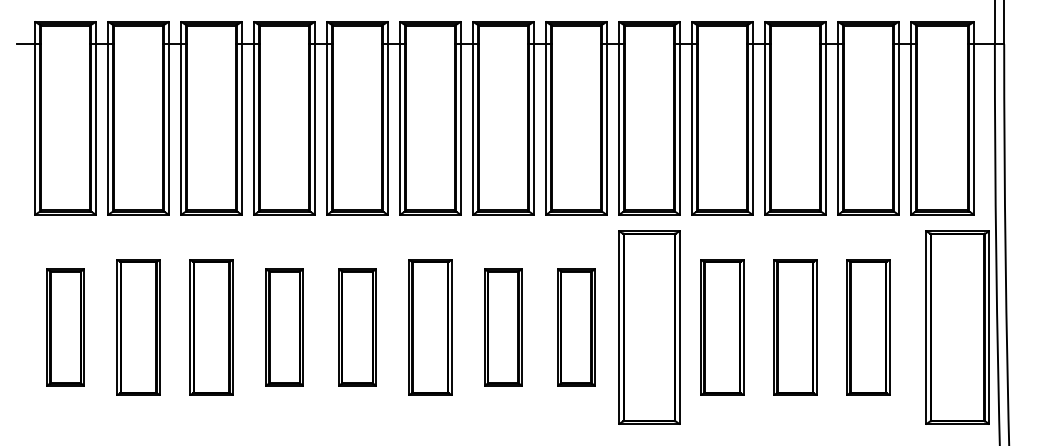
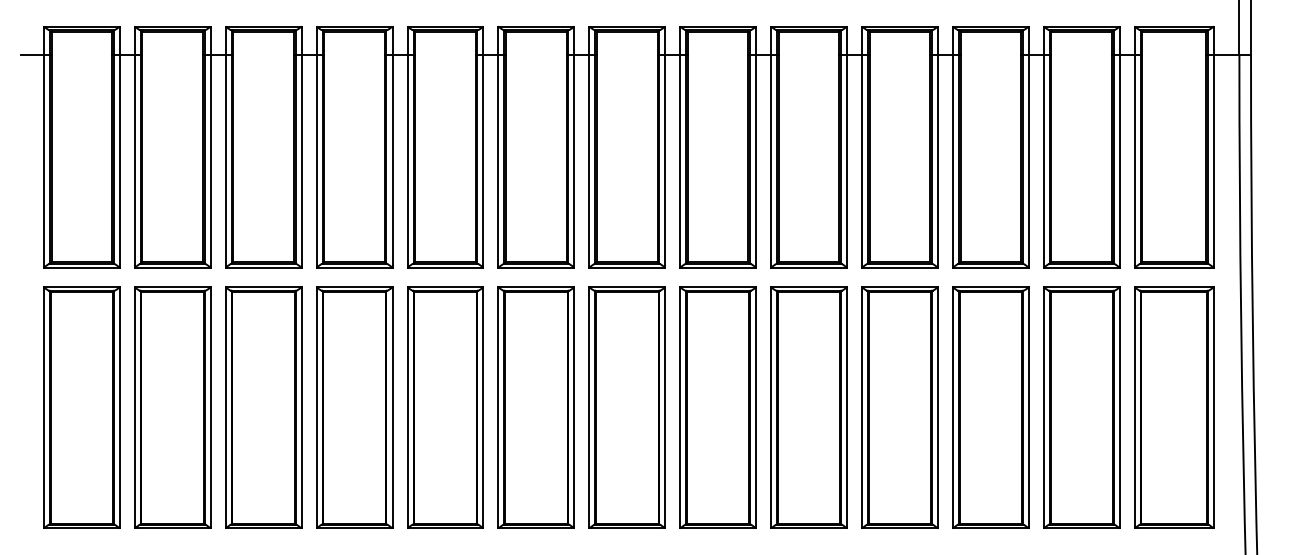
part: (65, 327) -> (81, 407), size x1.67
part: (138, 327) -> (172, 407), size x1.43
part: (211, 327) -> (263, 407), size x1.43
part: (284, 327) -> (354, 407), size x1.67
part: (357, 327) -> (445, 407), size x1.67
part: (429, 327) -> (535, 407), size x1.43
part: (502, 327) -> (626, 407), size x1.67
part: (575, 327) -> (717, 407), size x1.67
part: (722, 327) -> (899, 407), size x1.43
part: (795, 327) -> (990, 407), size x1.43
part: (868, 327) -> (1081, 407), size x1.43
part: (958, 327) -> (1174, 407), moved

